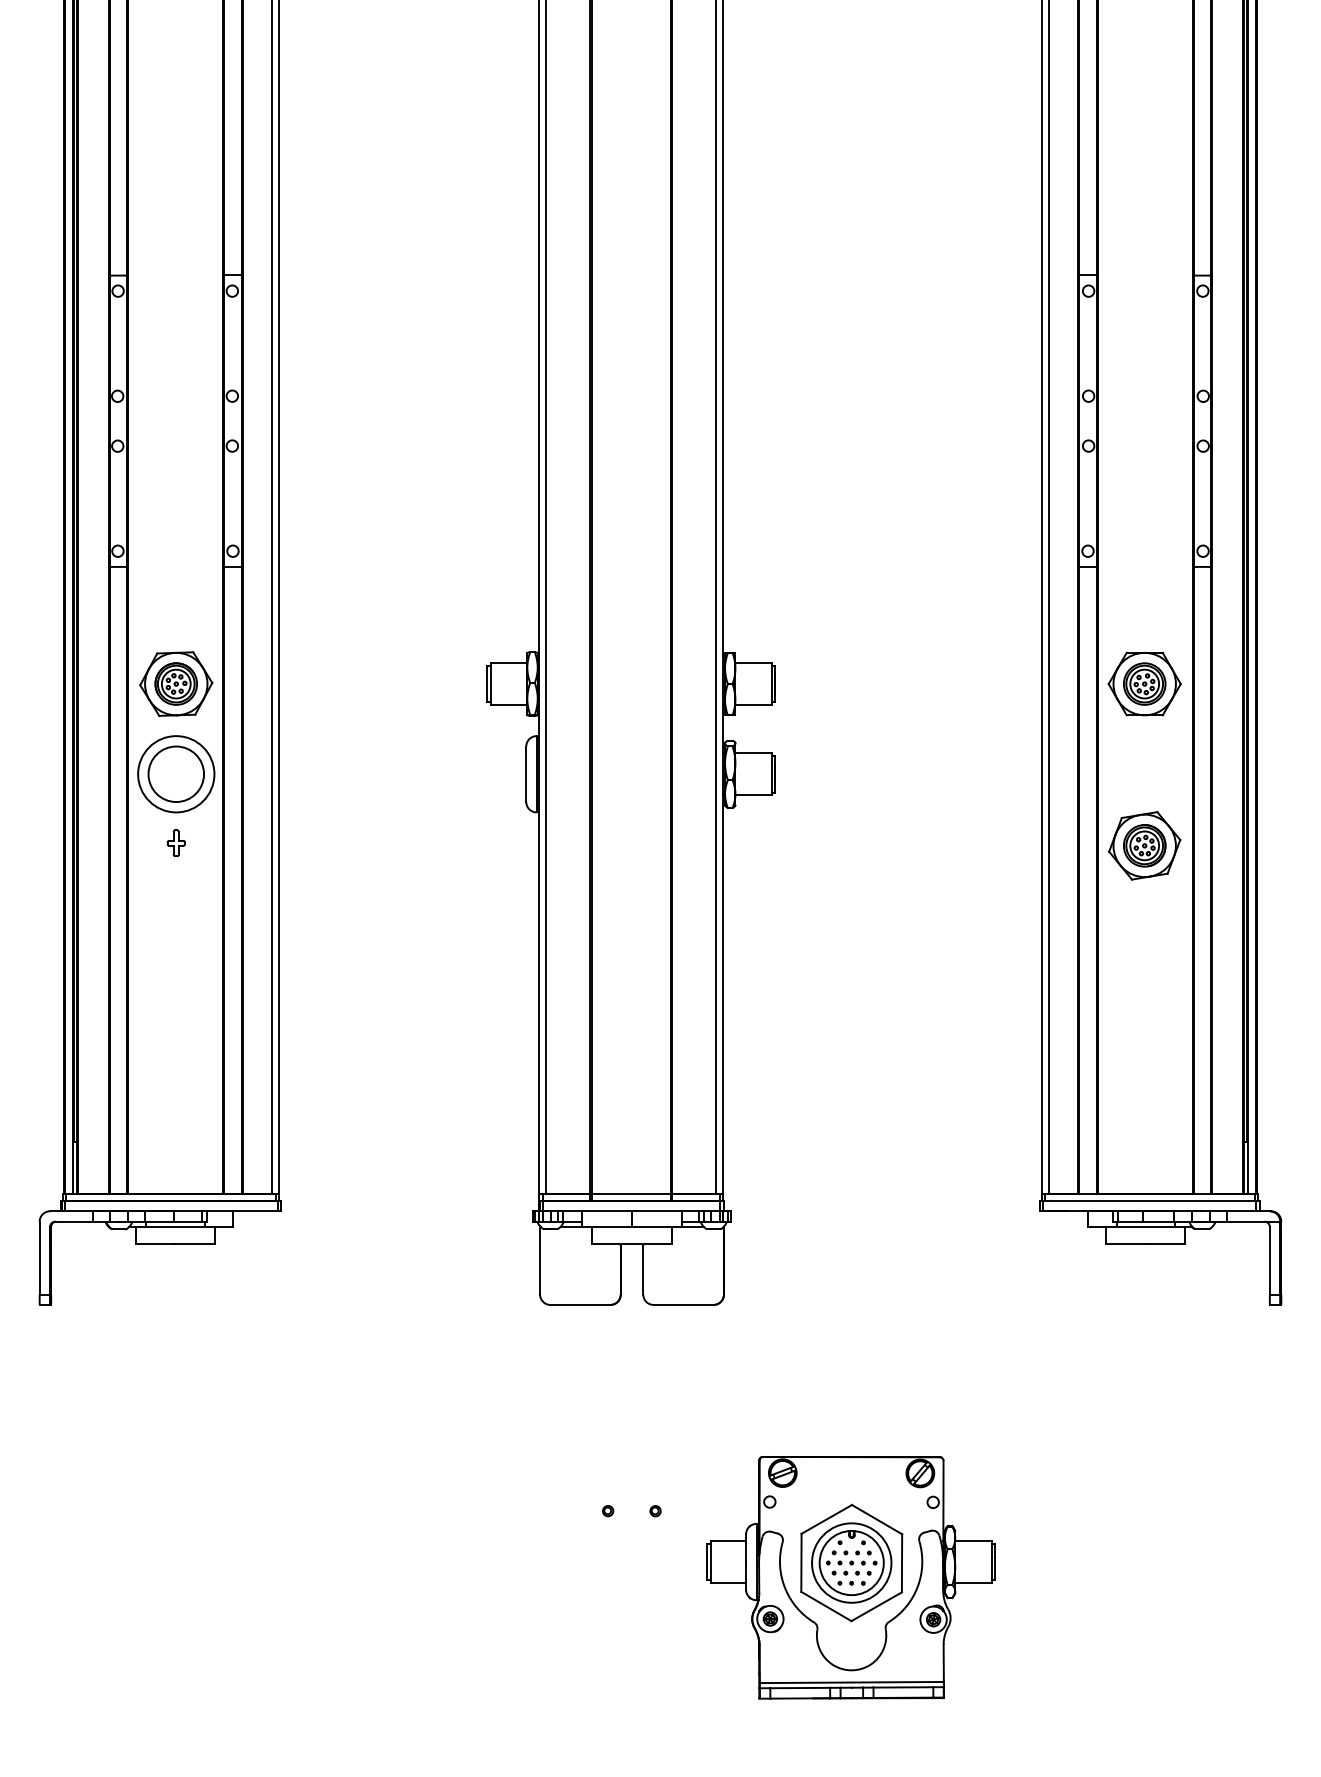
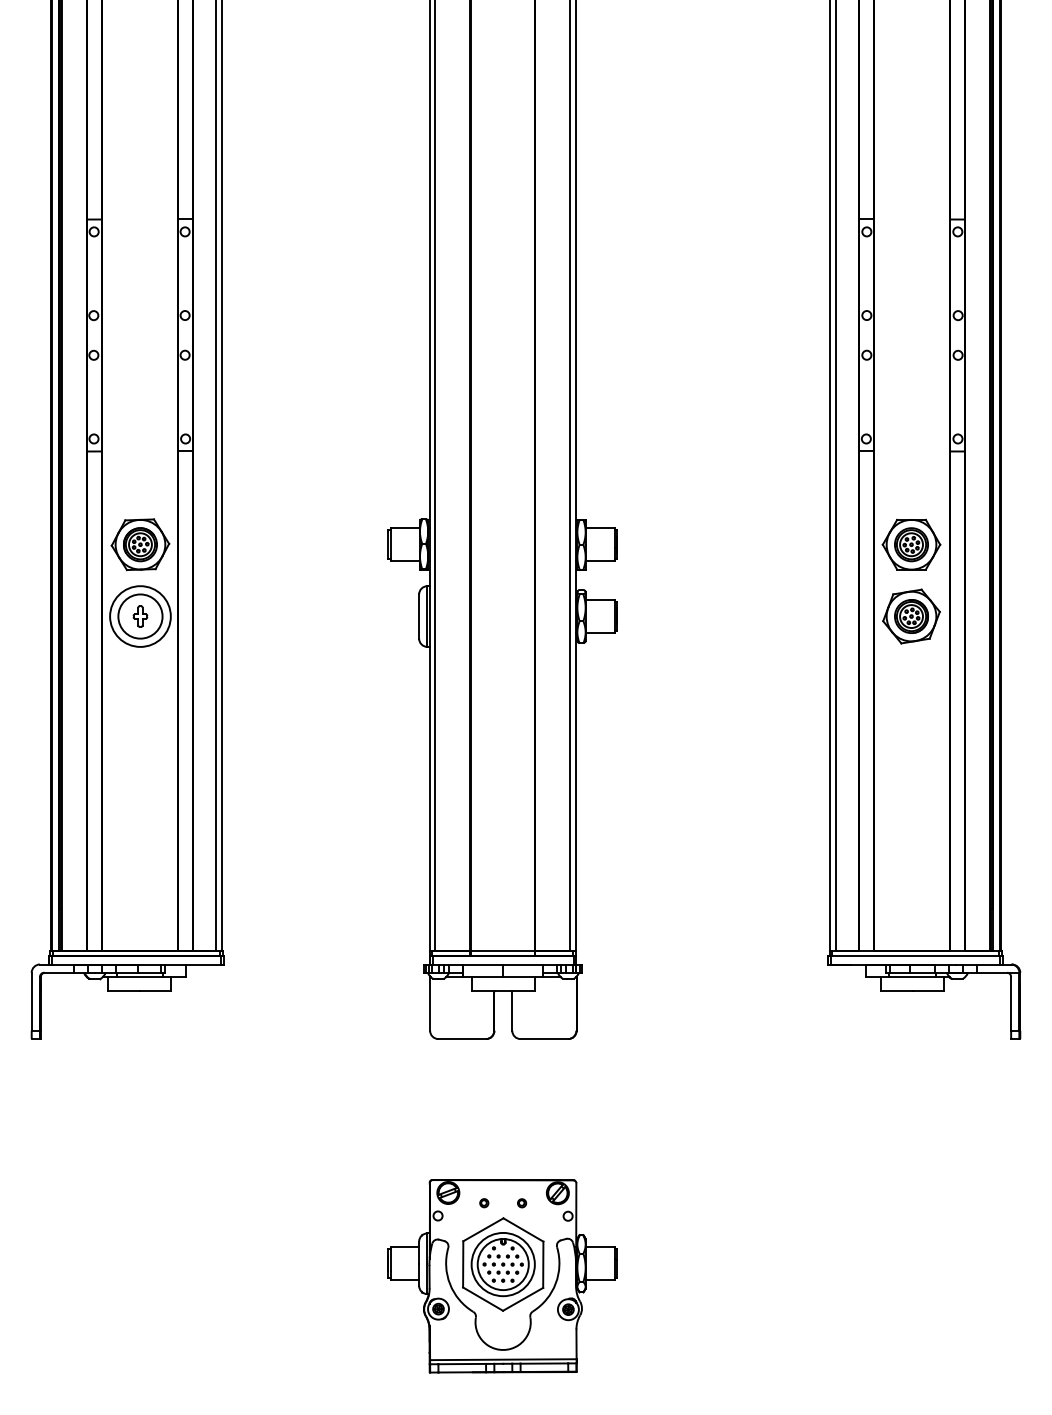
part: (176, 843) -> (140, 616), moved
part: (1144, 845) -> (911, 616), moved
part: (850, 1578) -> (502, 1276), moved

